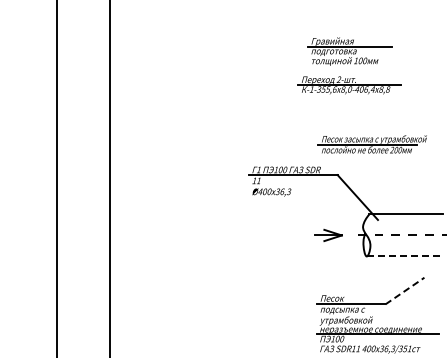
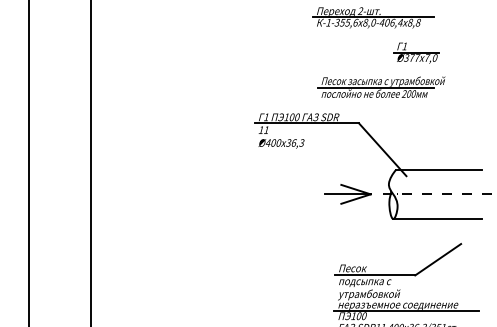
part: (386, 115) -> (416, 53), added
part: (371, 144) -> (380, 87), moved
part: (328, 235) -> (348, 194), size x1.43
line: (404, 256) -> (437, 219), dashed -> solid
line: (404, 291) -> (437, 260), dashed -> solid

